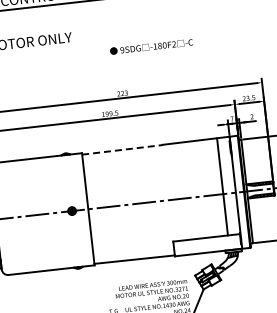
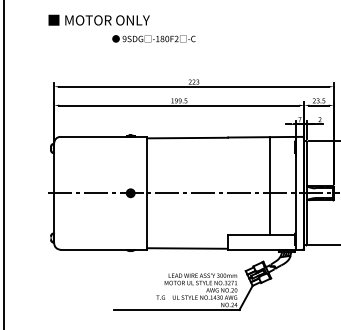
text: (151, 46) -> (153, 38), moved
line: (123, 150) -> (188, 138), dashed -> solid
line: (222, 186) -> (269, 185), moved

